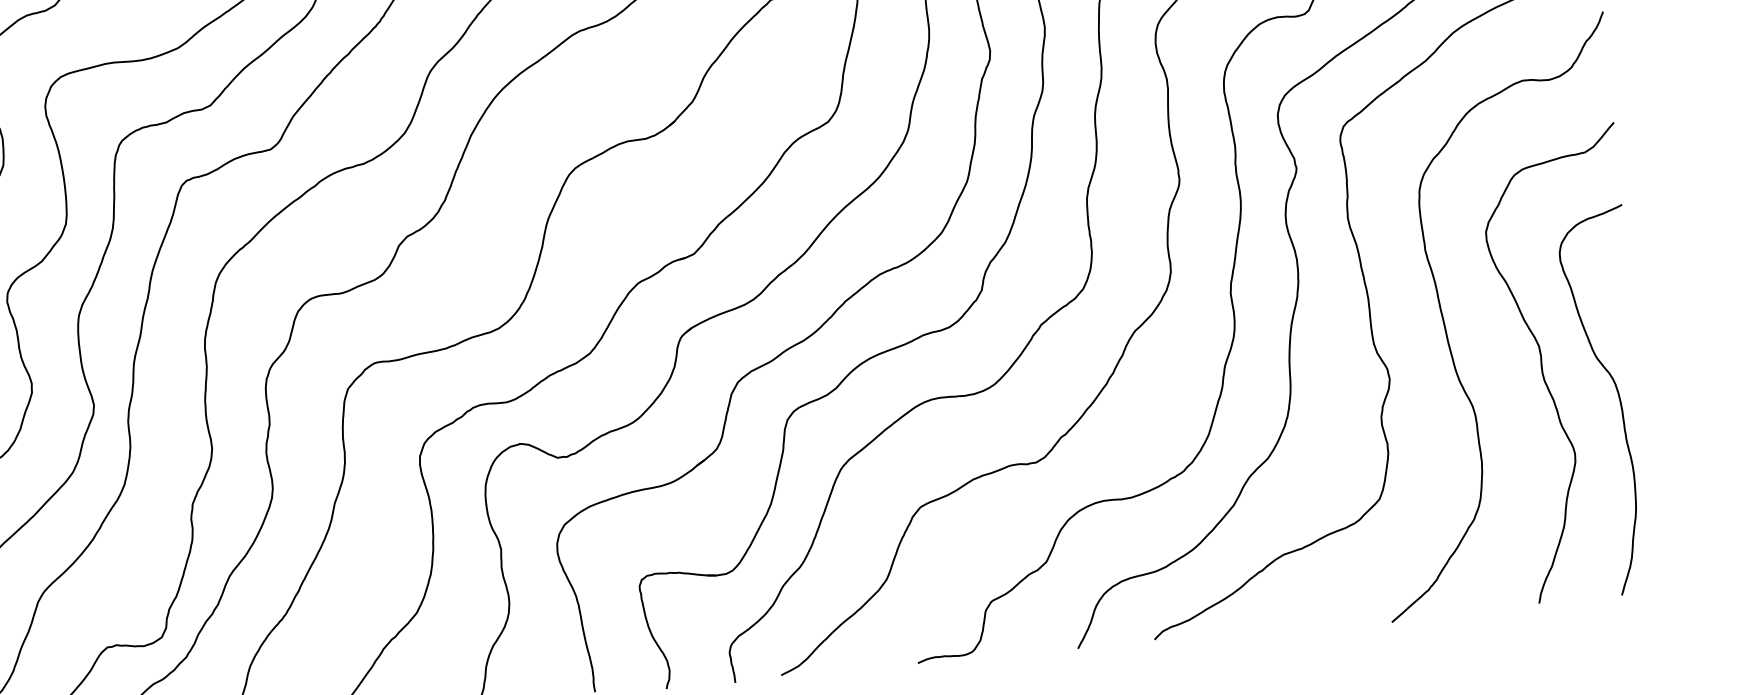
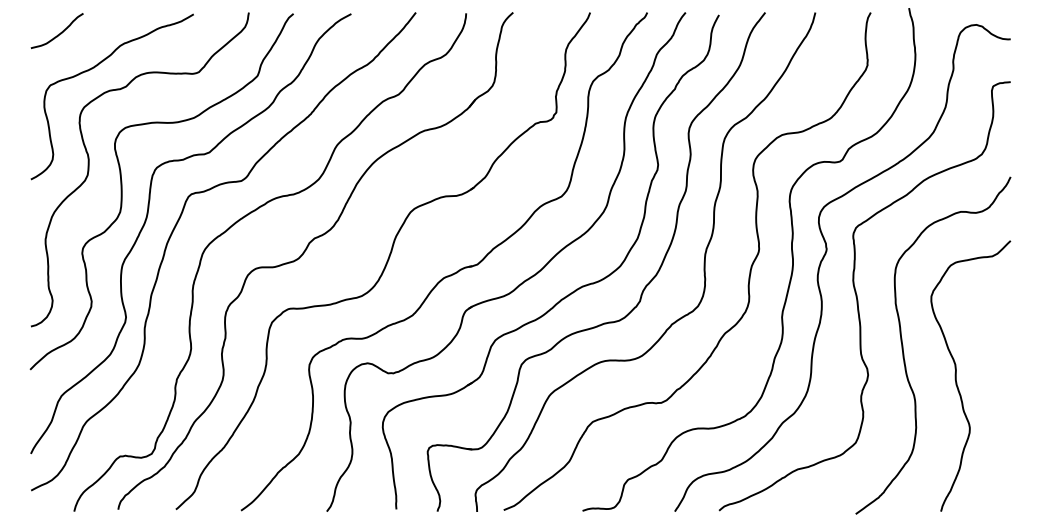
curve: (1618, 399) -> (997, 399), removed

